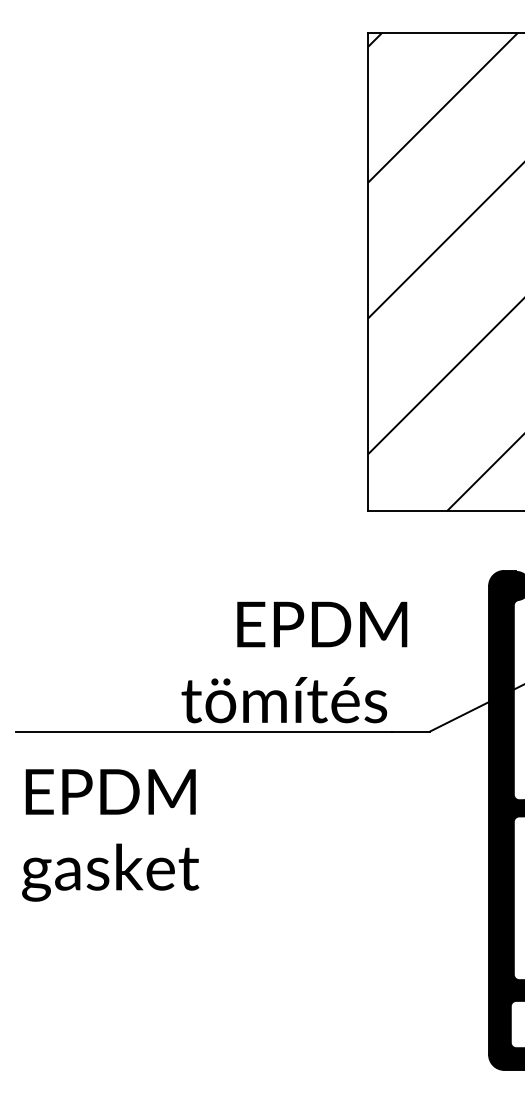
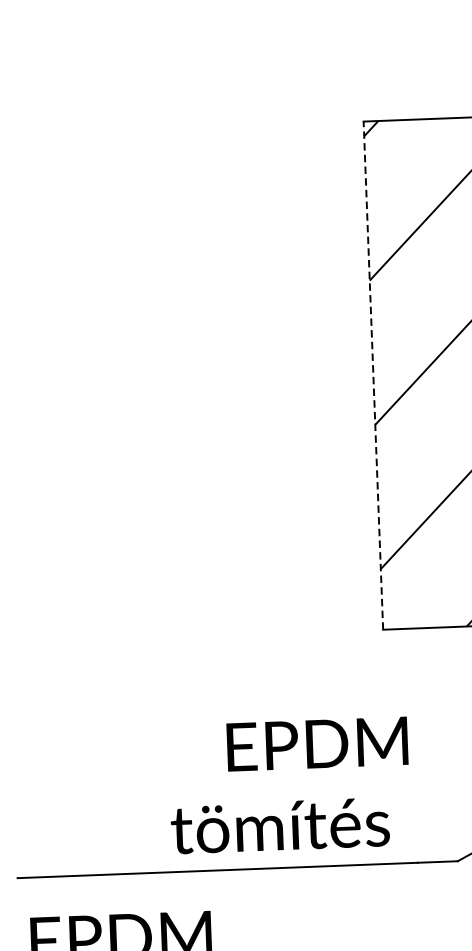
line: (368, 271) -> (373, 374), solid -> dashed
text: (294, 662) -> (289, 785), moved

